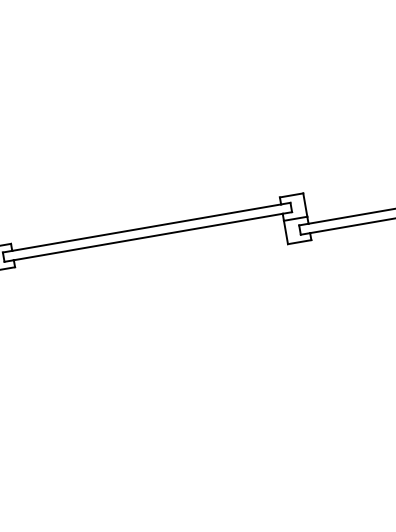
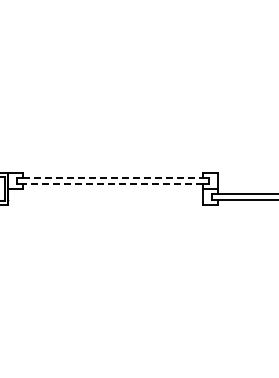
line: (147, 228) -> (113, 178), solid -> dashed
line: (149, 237) -> (113, 184), solid -> dashed

